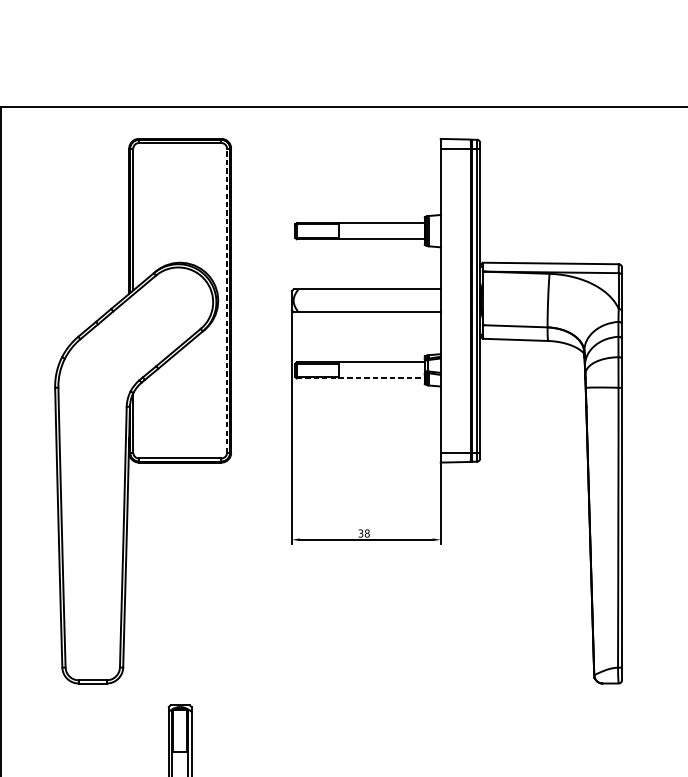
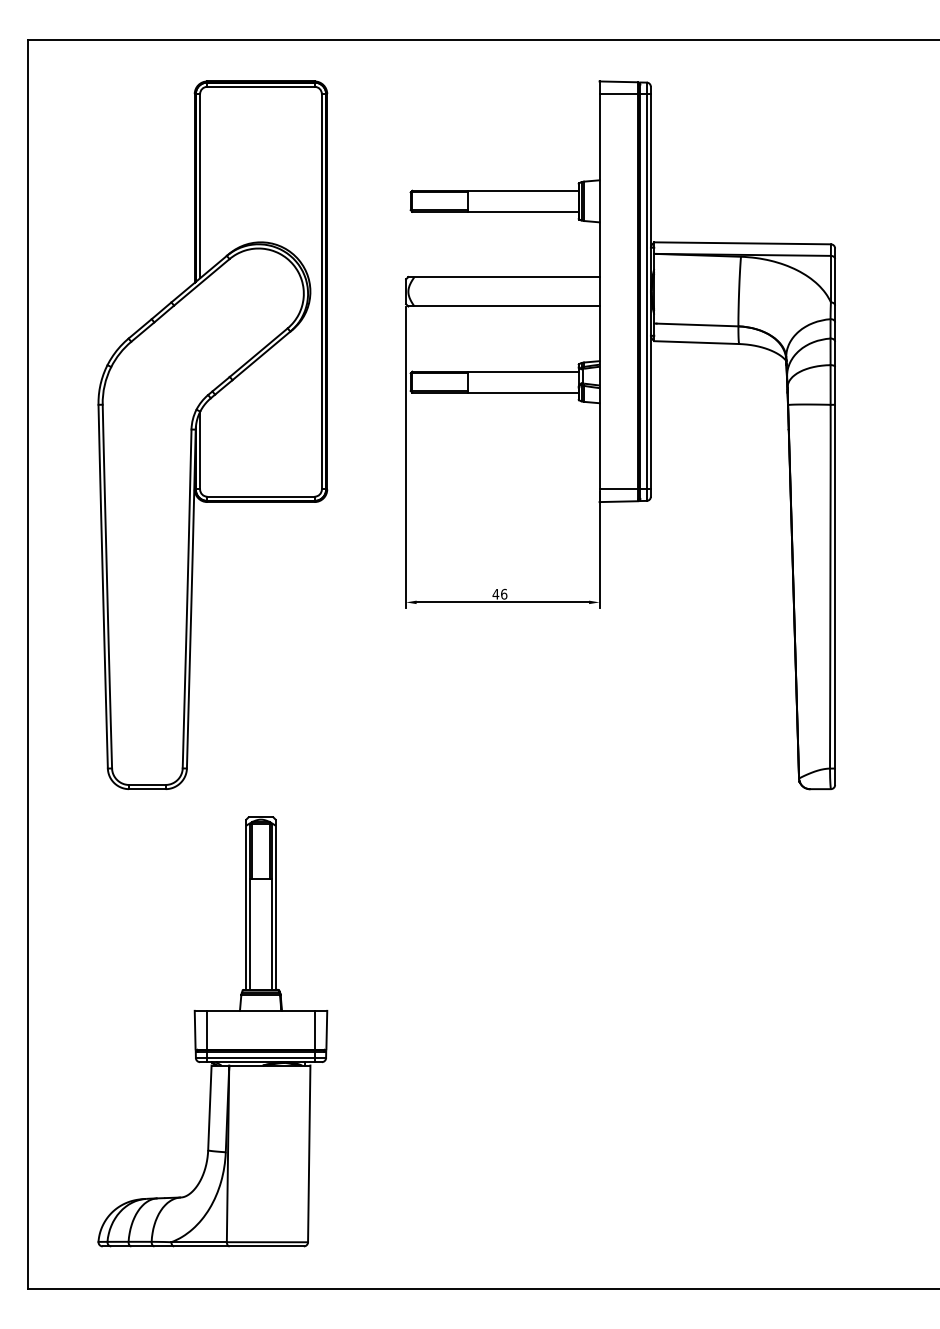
line: (226, 300) -> (321, 291), dashed -> solid
line: (360, 378) -> (495, 392), dashed -> solid
text: (363, 532) -> (499, 593), 38 -> 46

